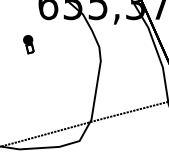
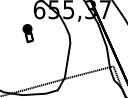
part: (27, 44) -> (27, 33), size x1.67

